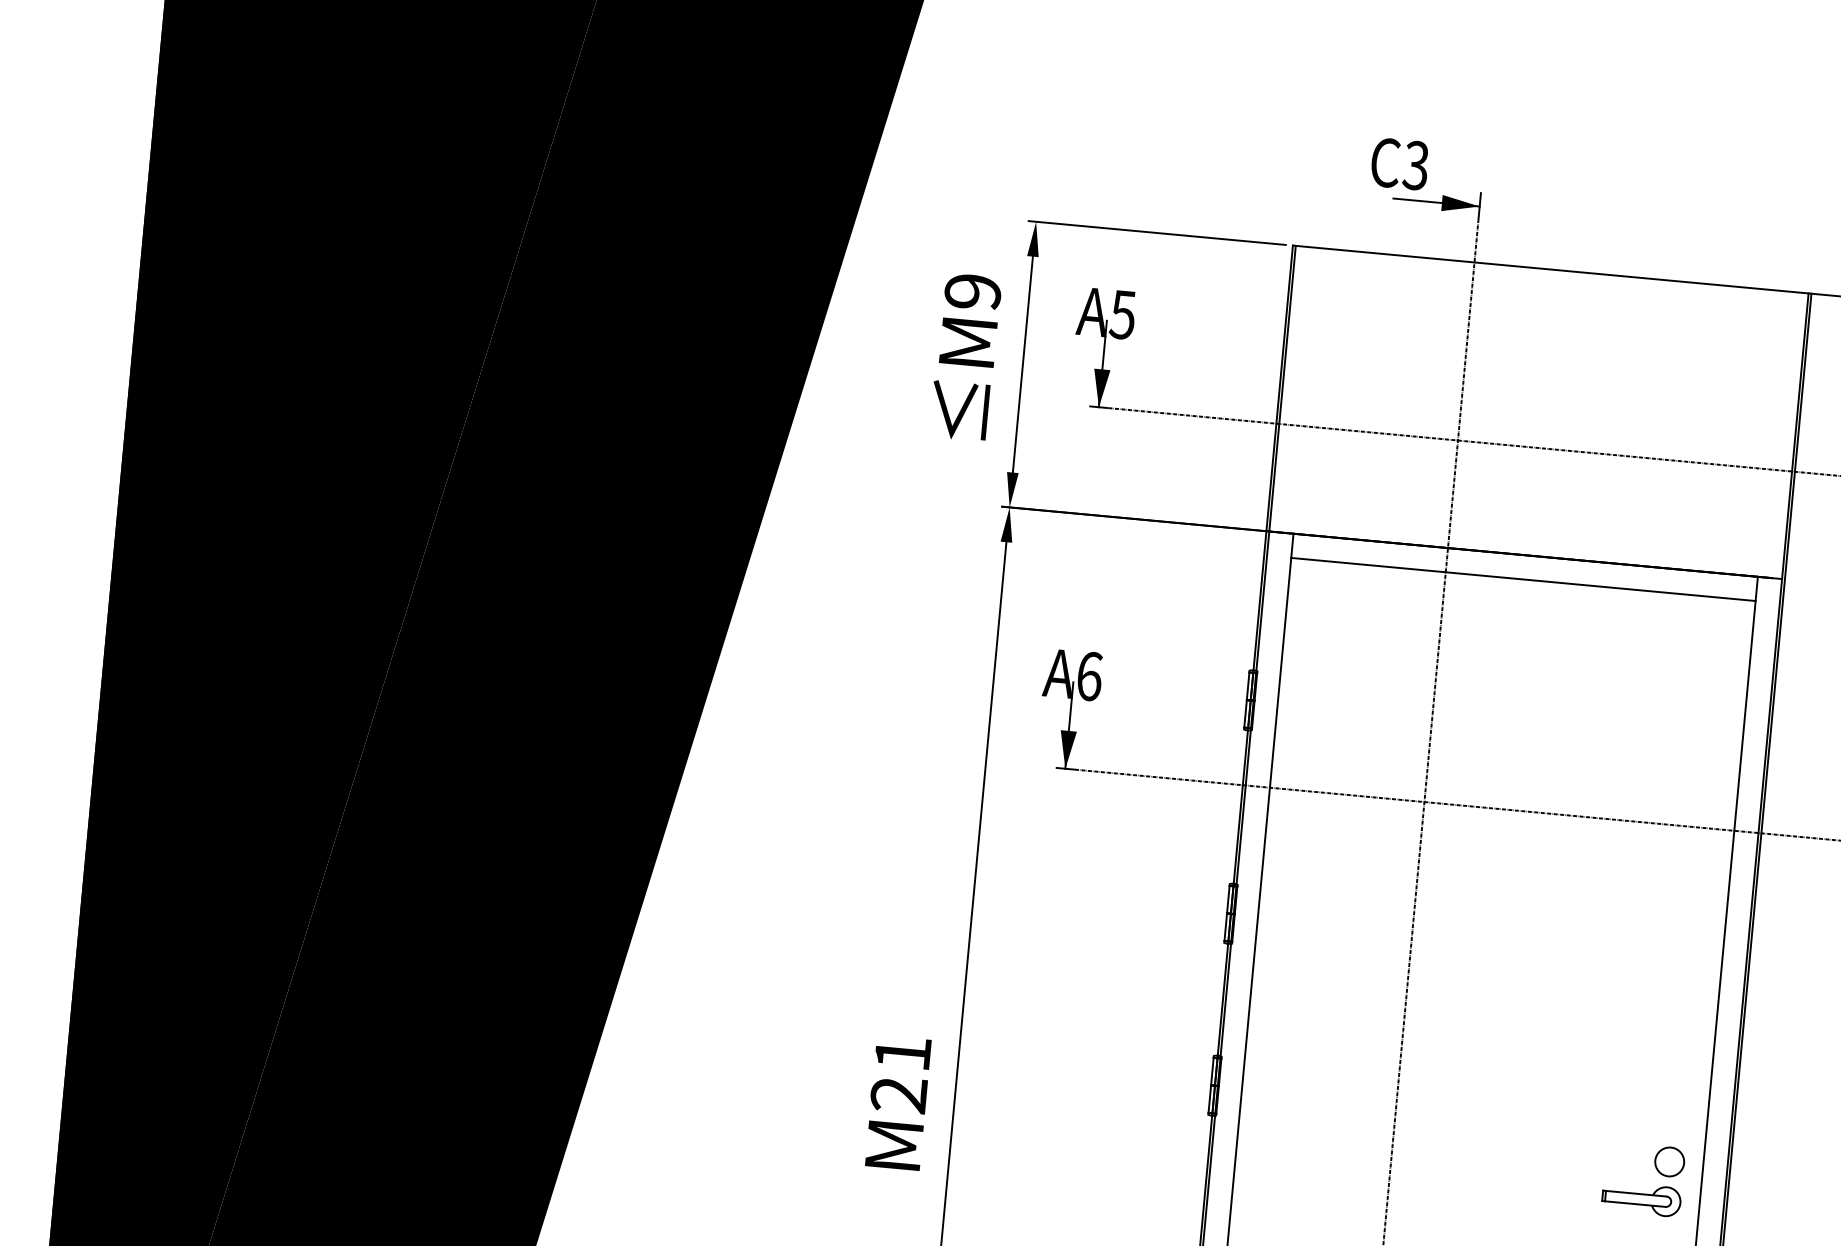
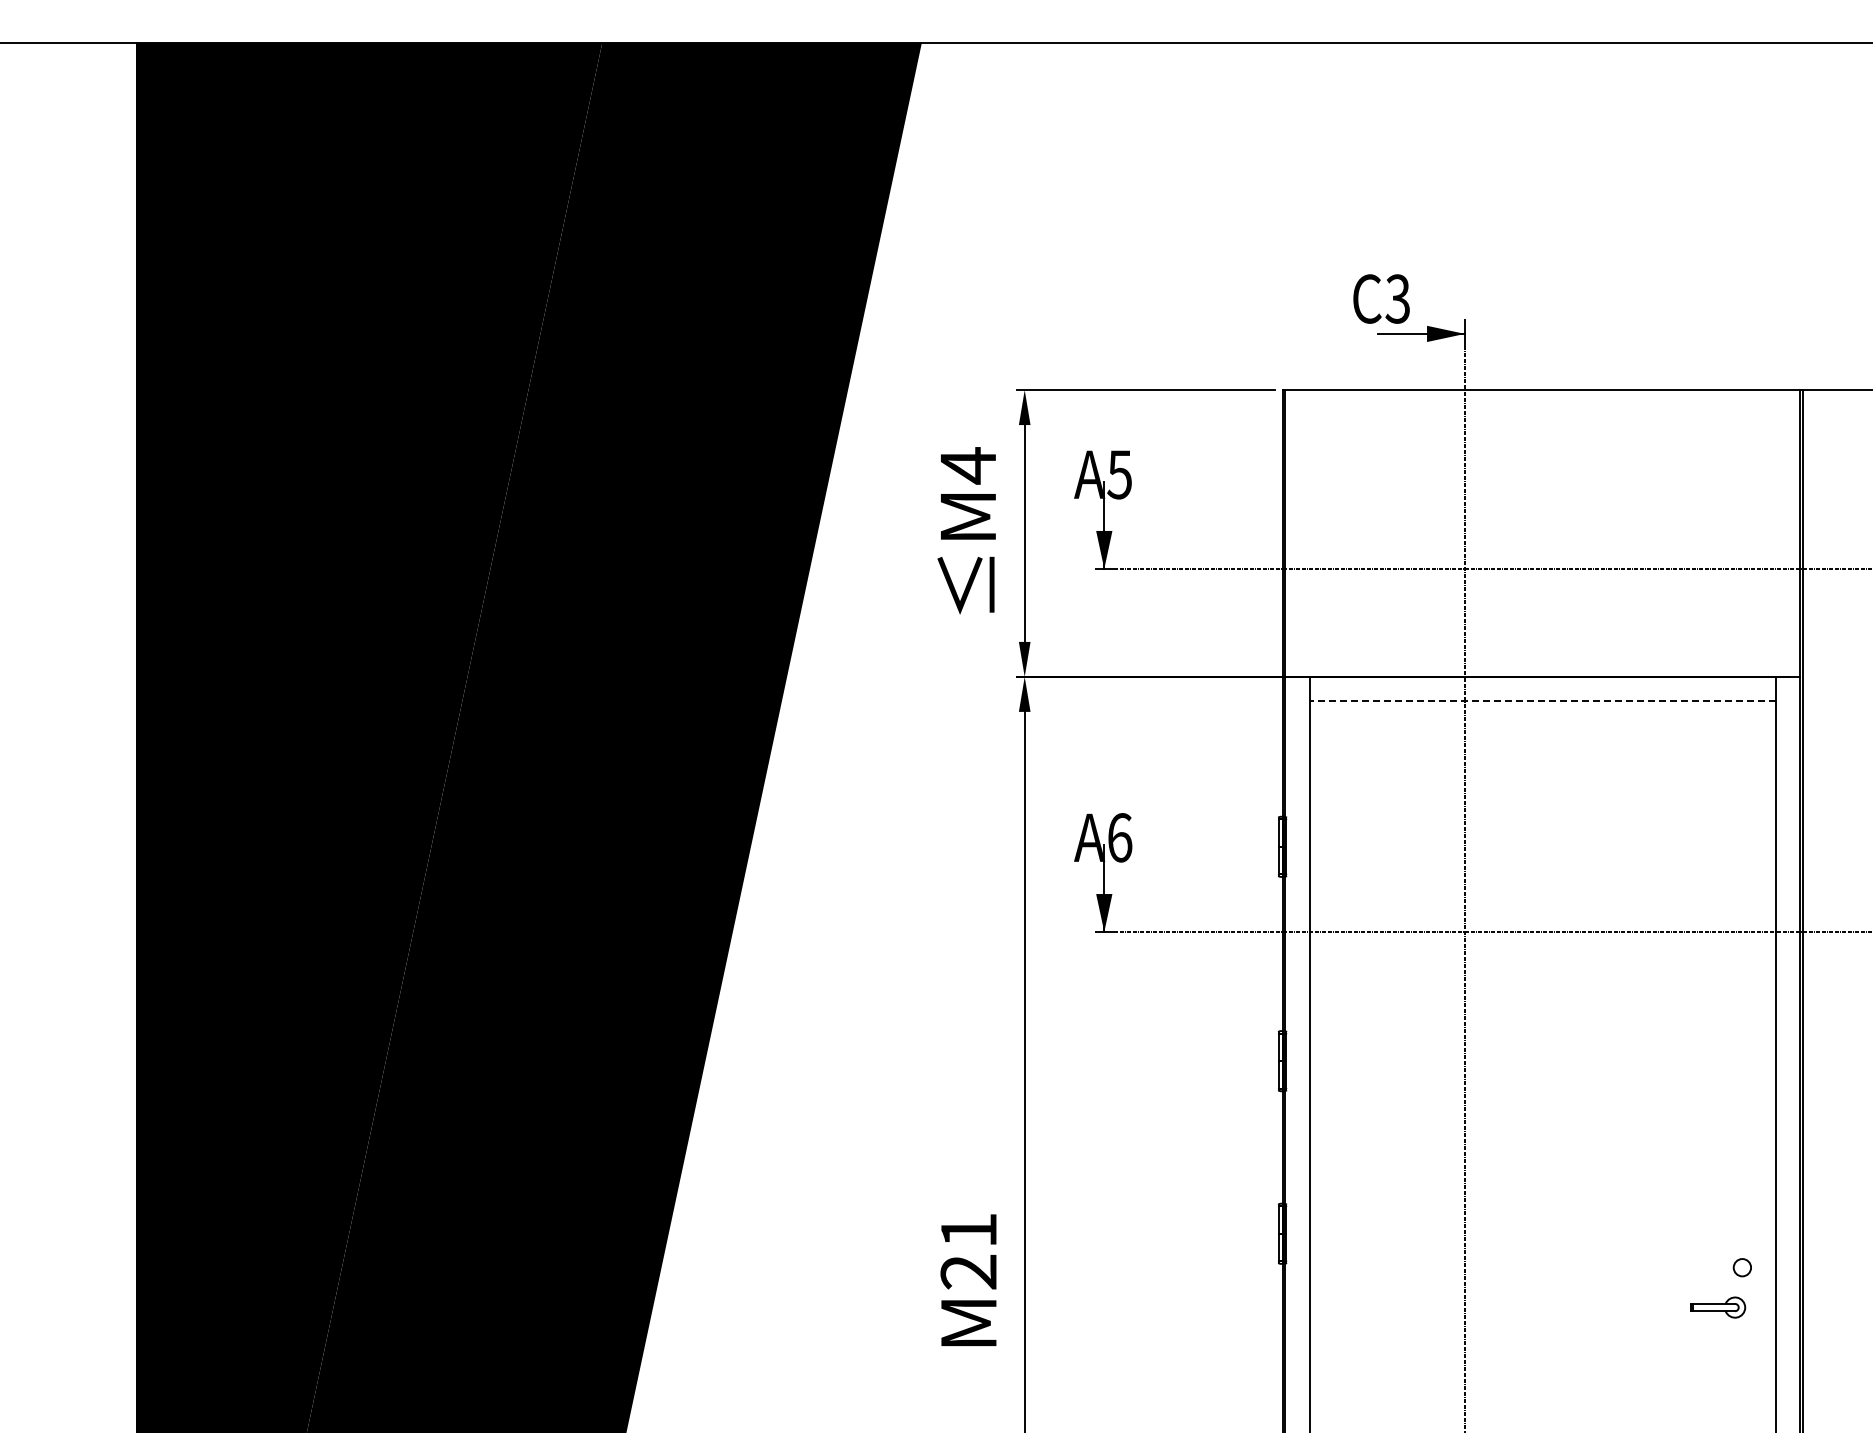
text: (973, 291) -> (968, 465), M9 -> M4
line: (1522, 579) -> (1542, 701), solid -> dashed
circle: (1668, 1161) -> (1741, 1267), size x0.6
part: (1641, 1199) -> (1717, 1307), size x0.7

